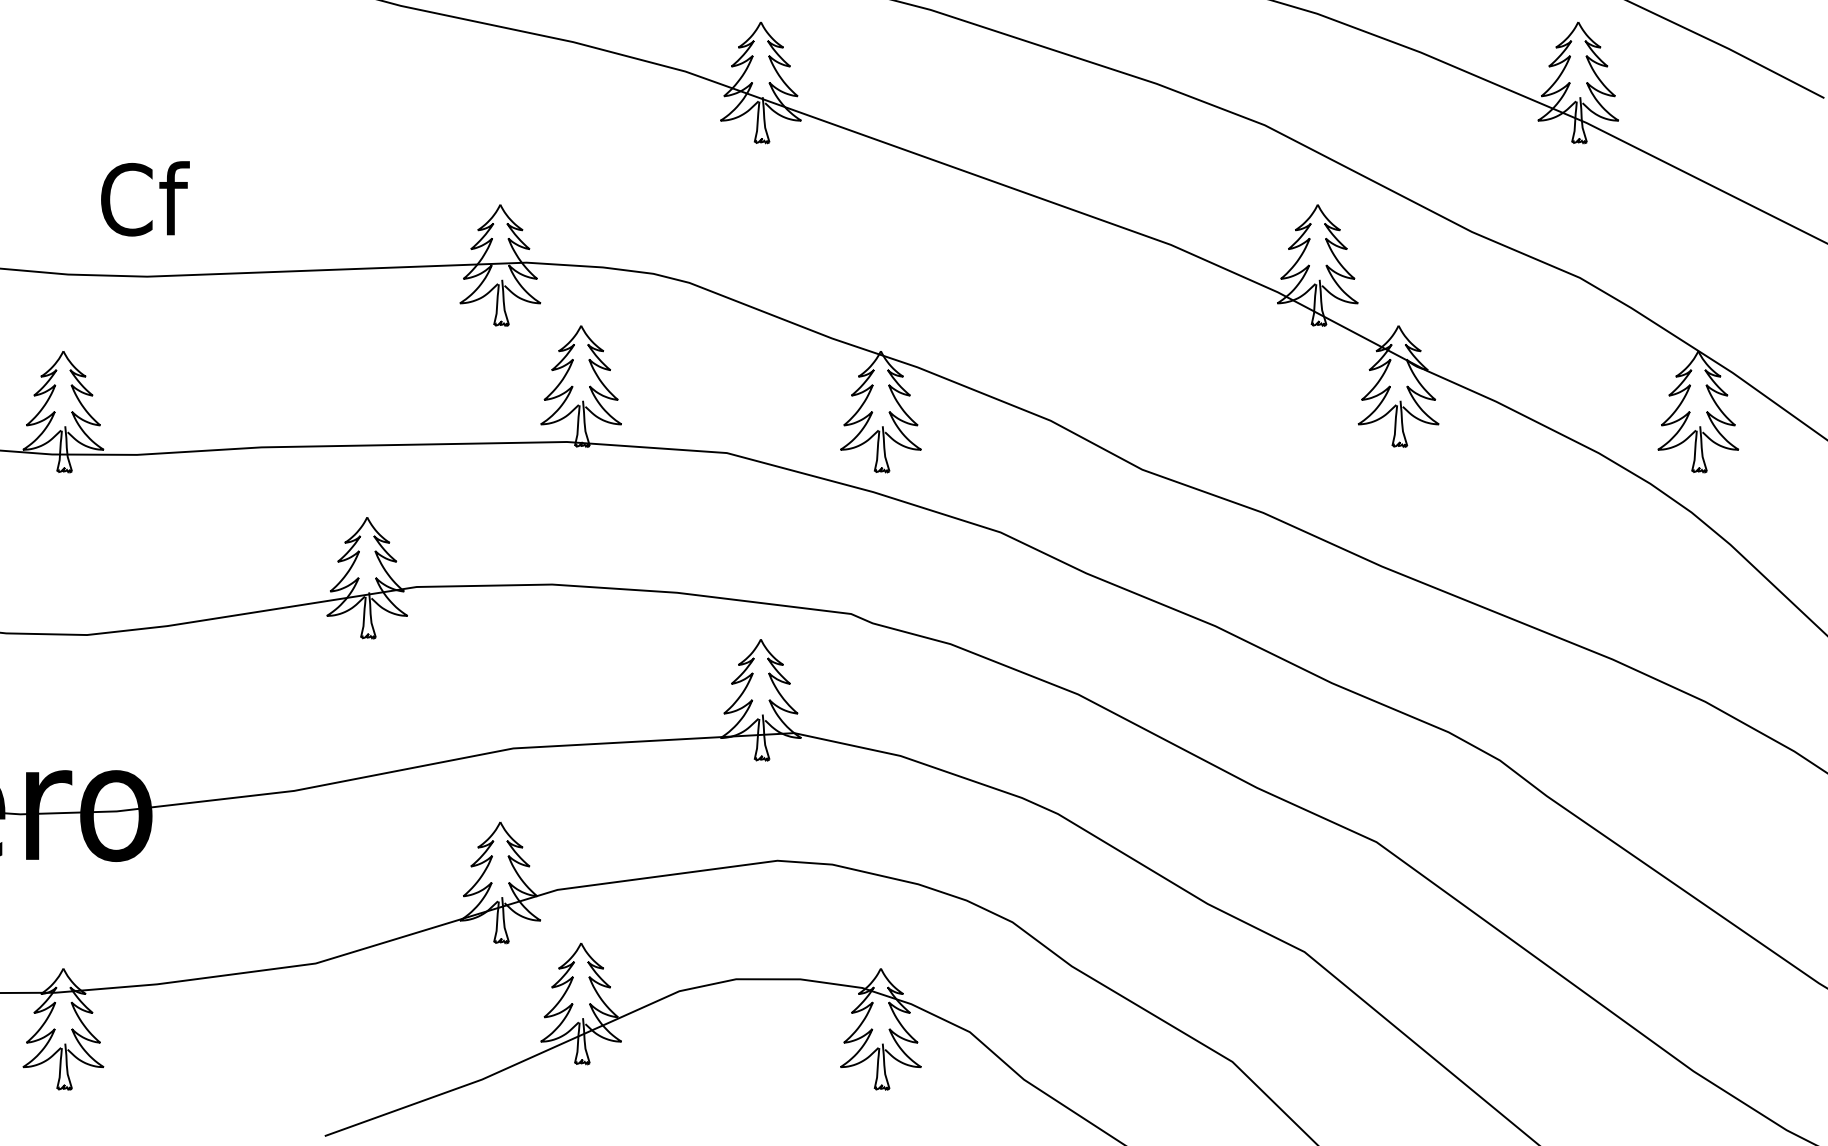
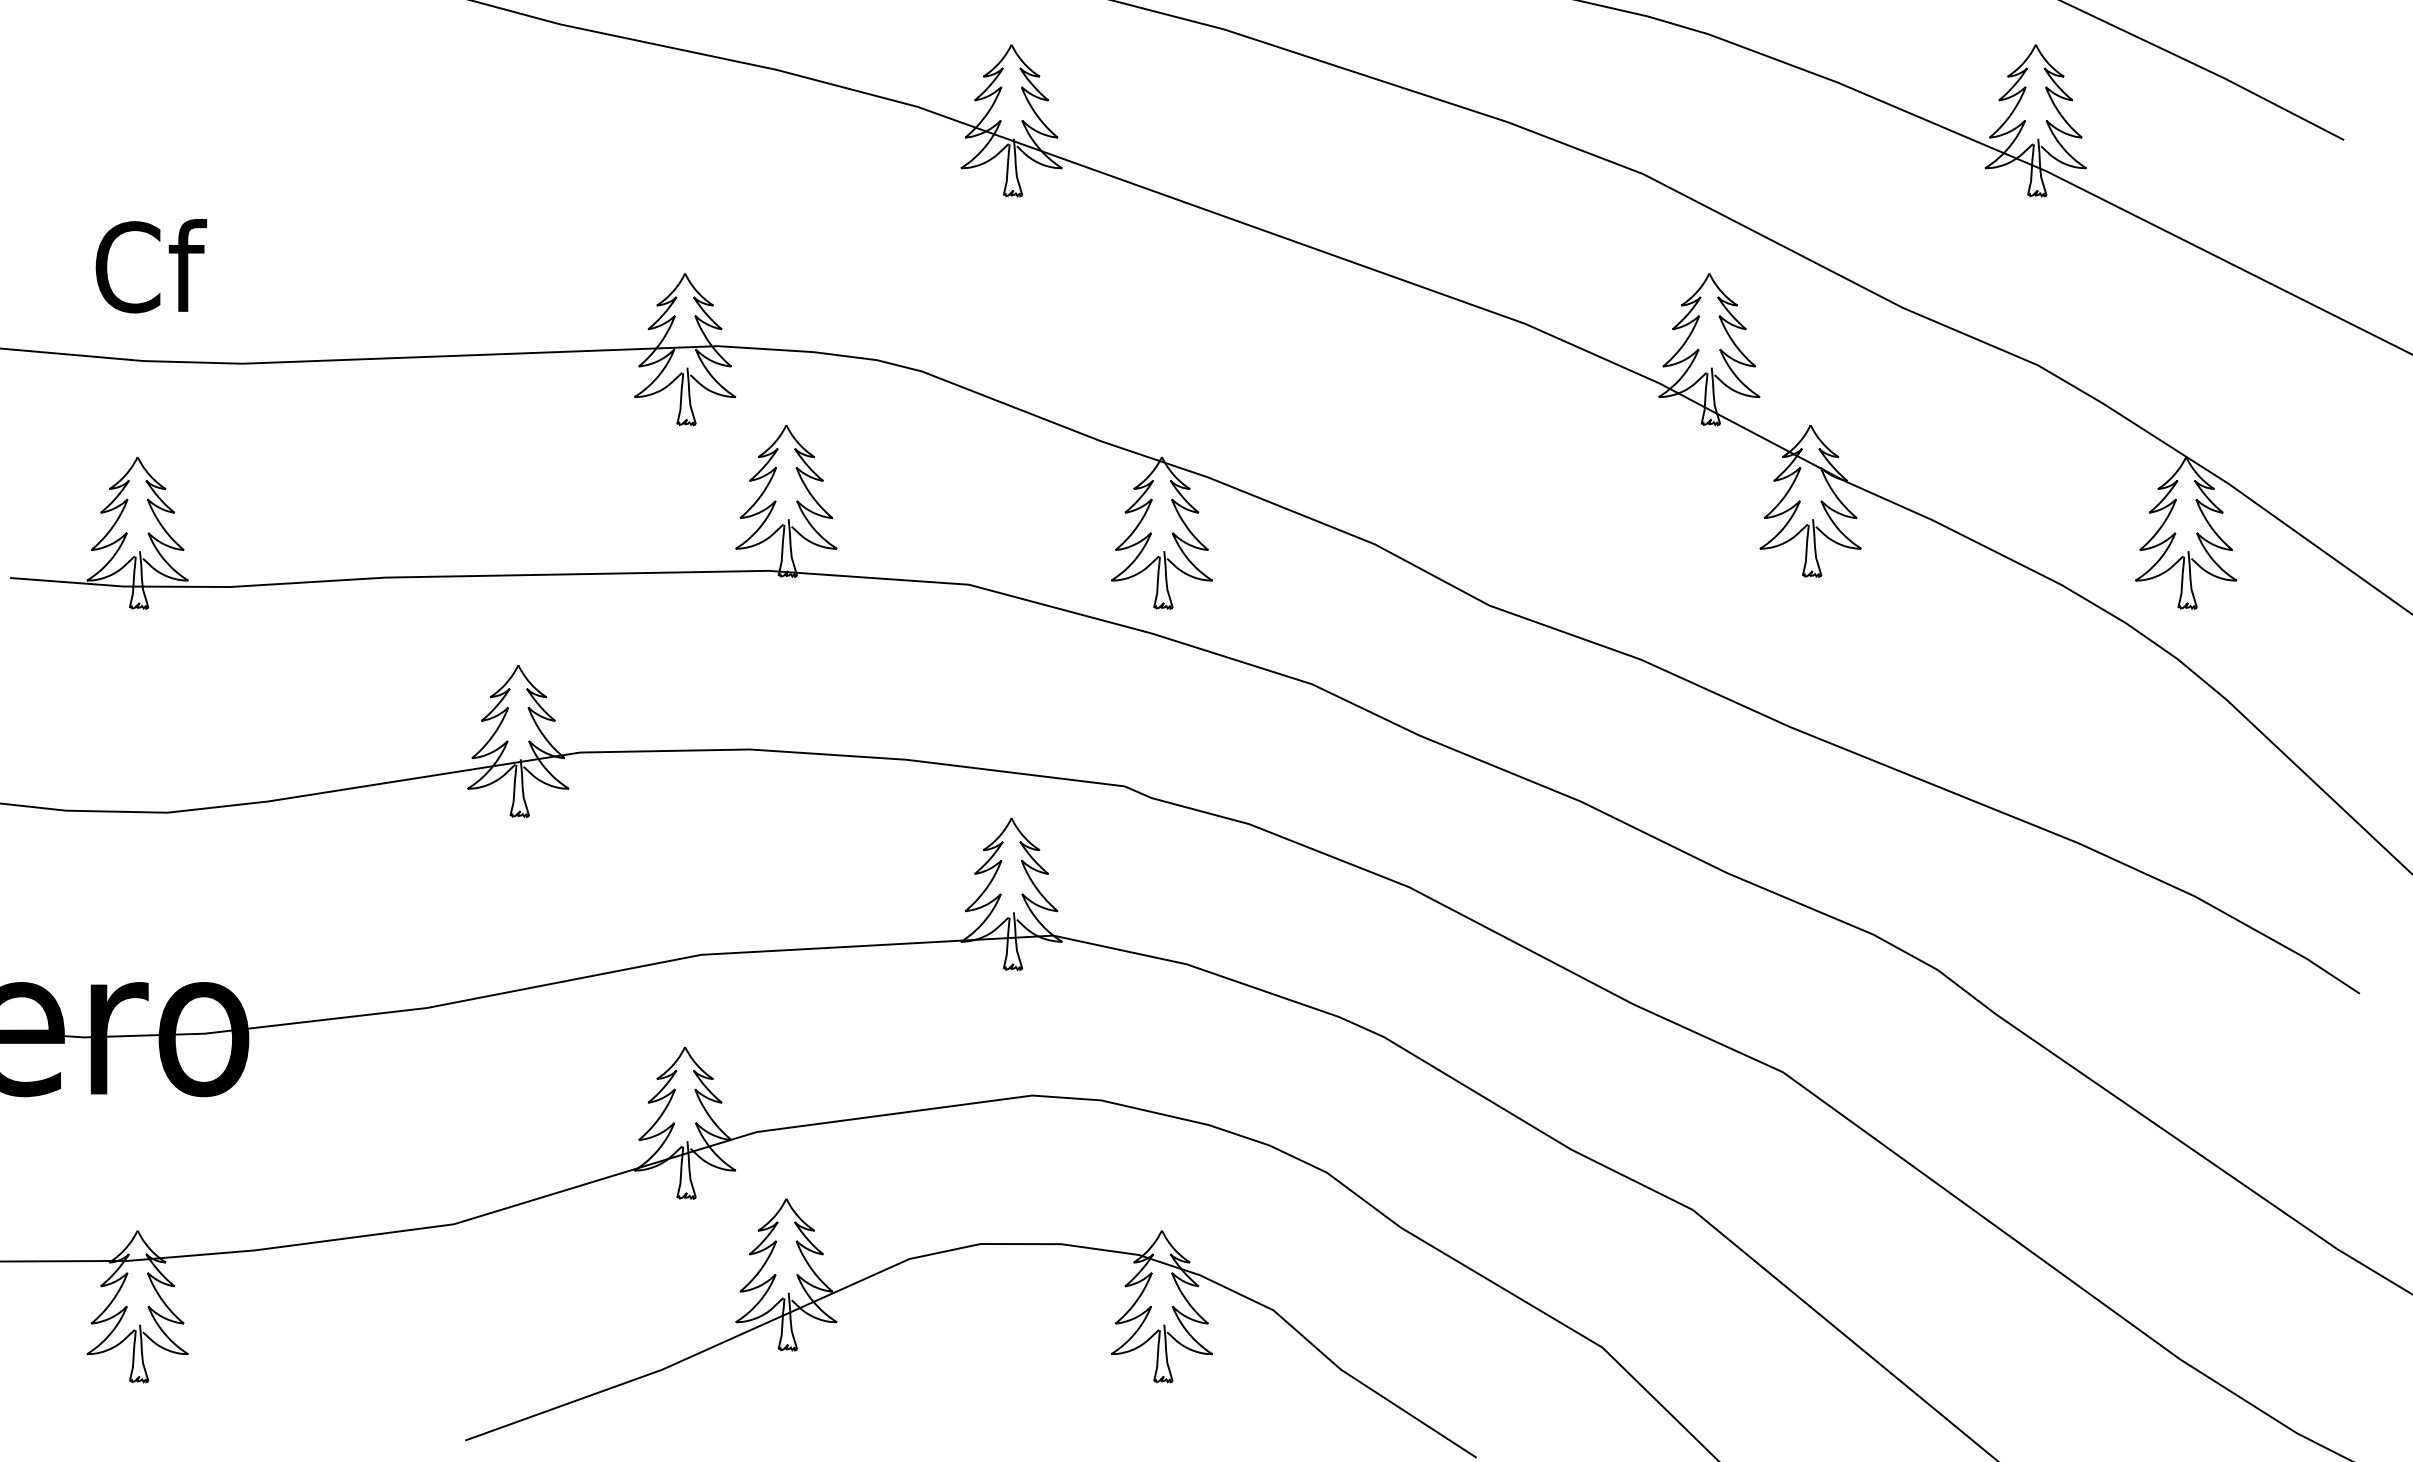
text: (145, 199) -> (151, 266), moved

